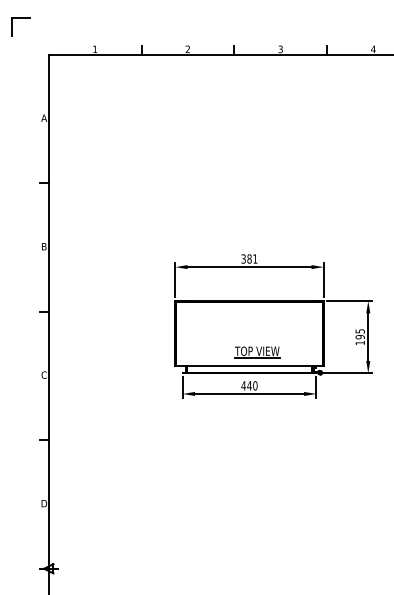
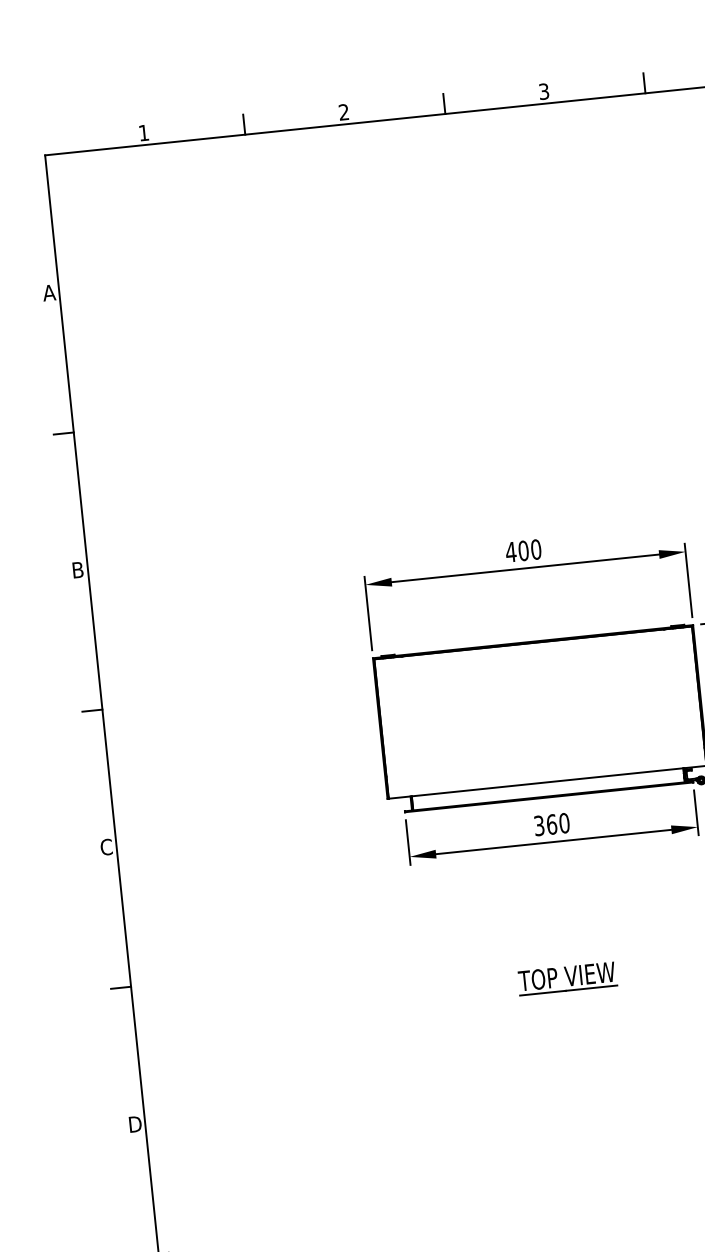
text: (249, 258) -> (523, 549), 381 -> 400
part: (257, 352) -> (567, 979), moved
text: (246, 385) -> (545, 824), 440 -> 360

